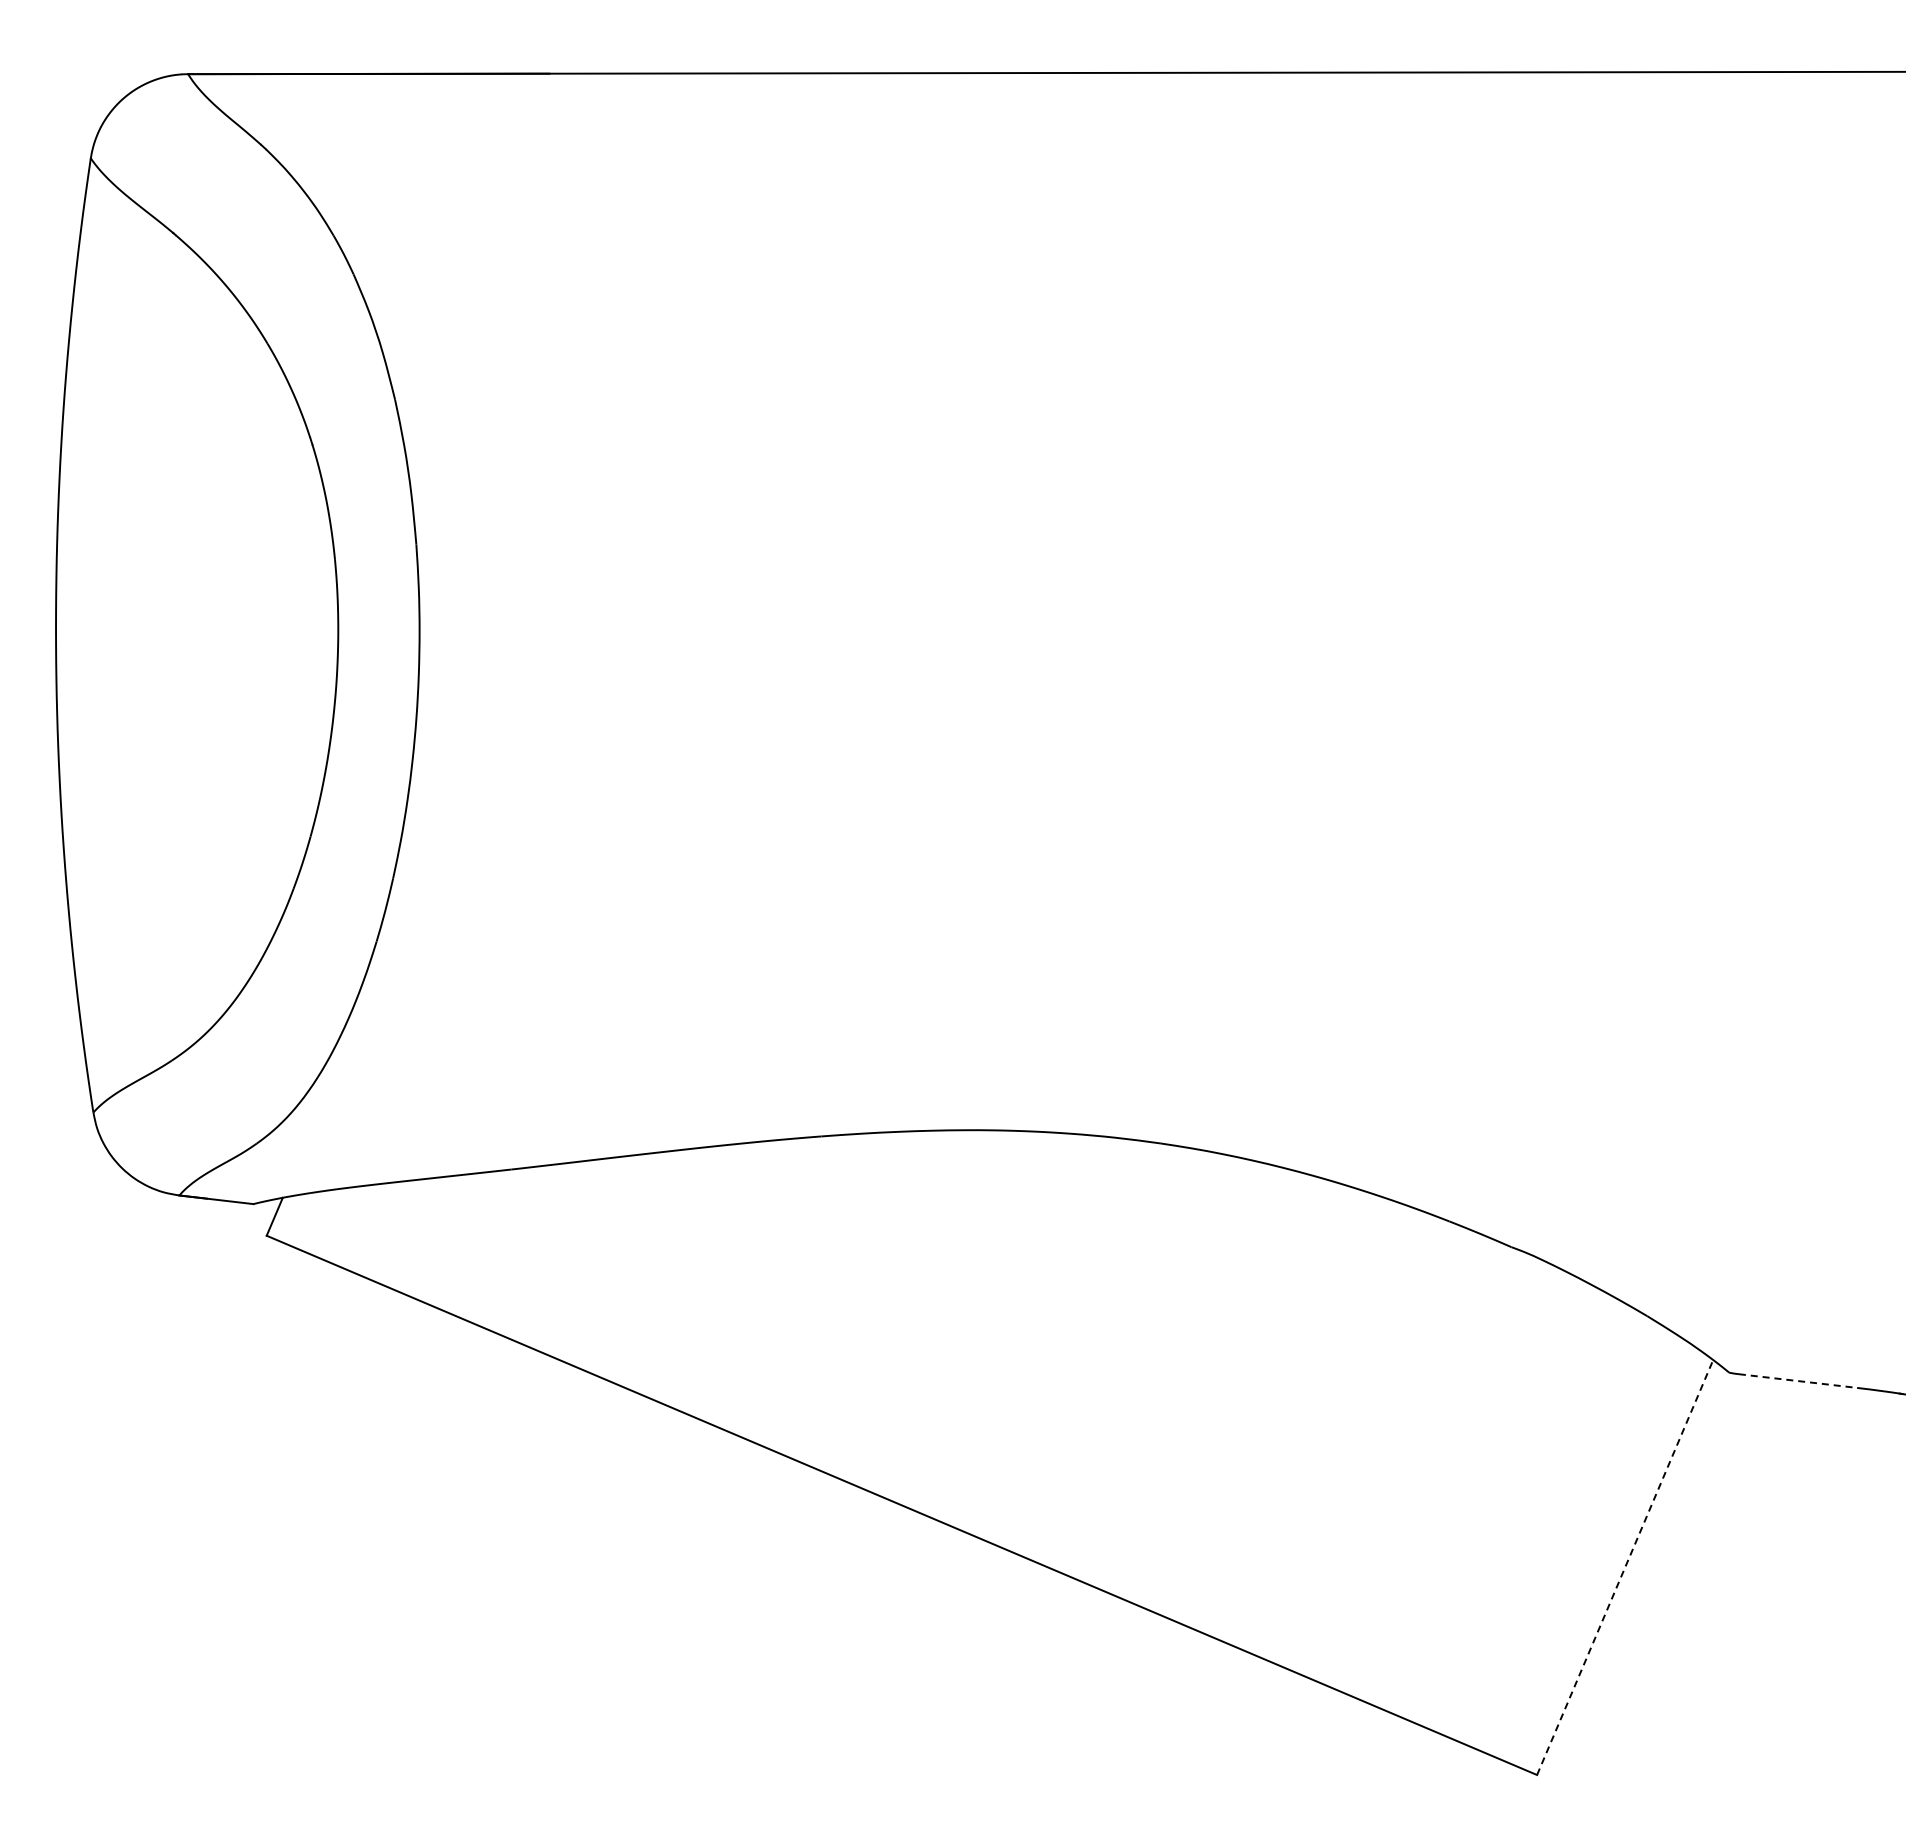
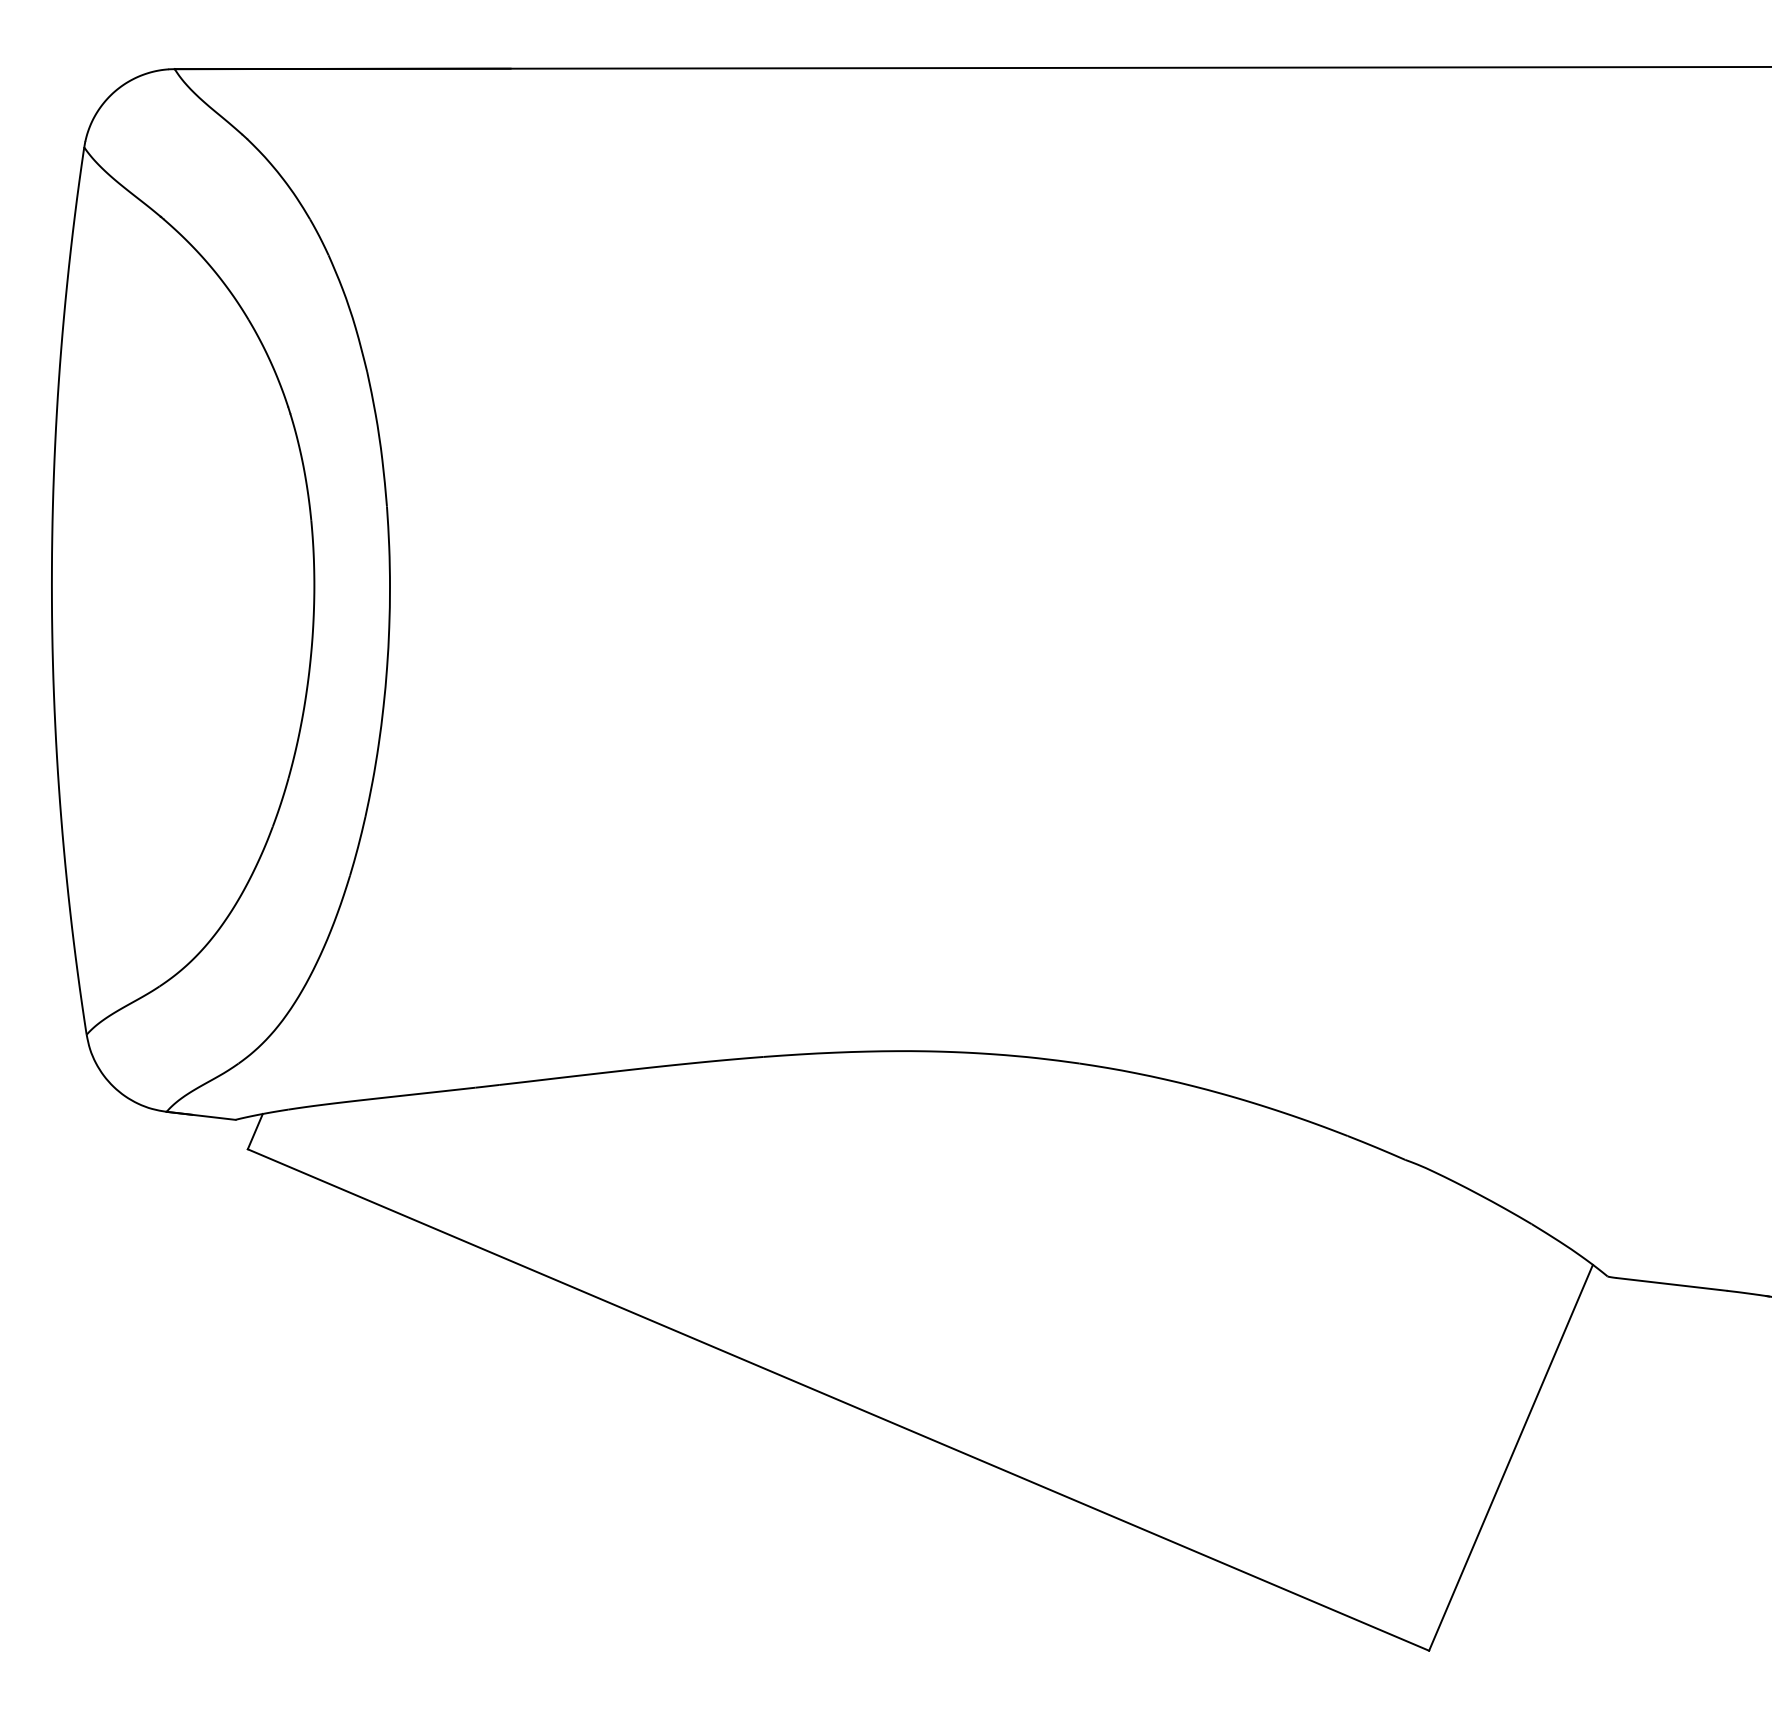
line: (1798, 1381) -> (1672, 1284), dashed -> solid
line: (1625, 1567) -> (1511, 1457), dashed -> solid

